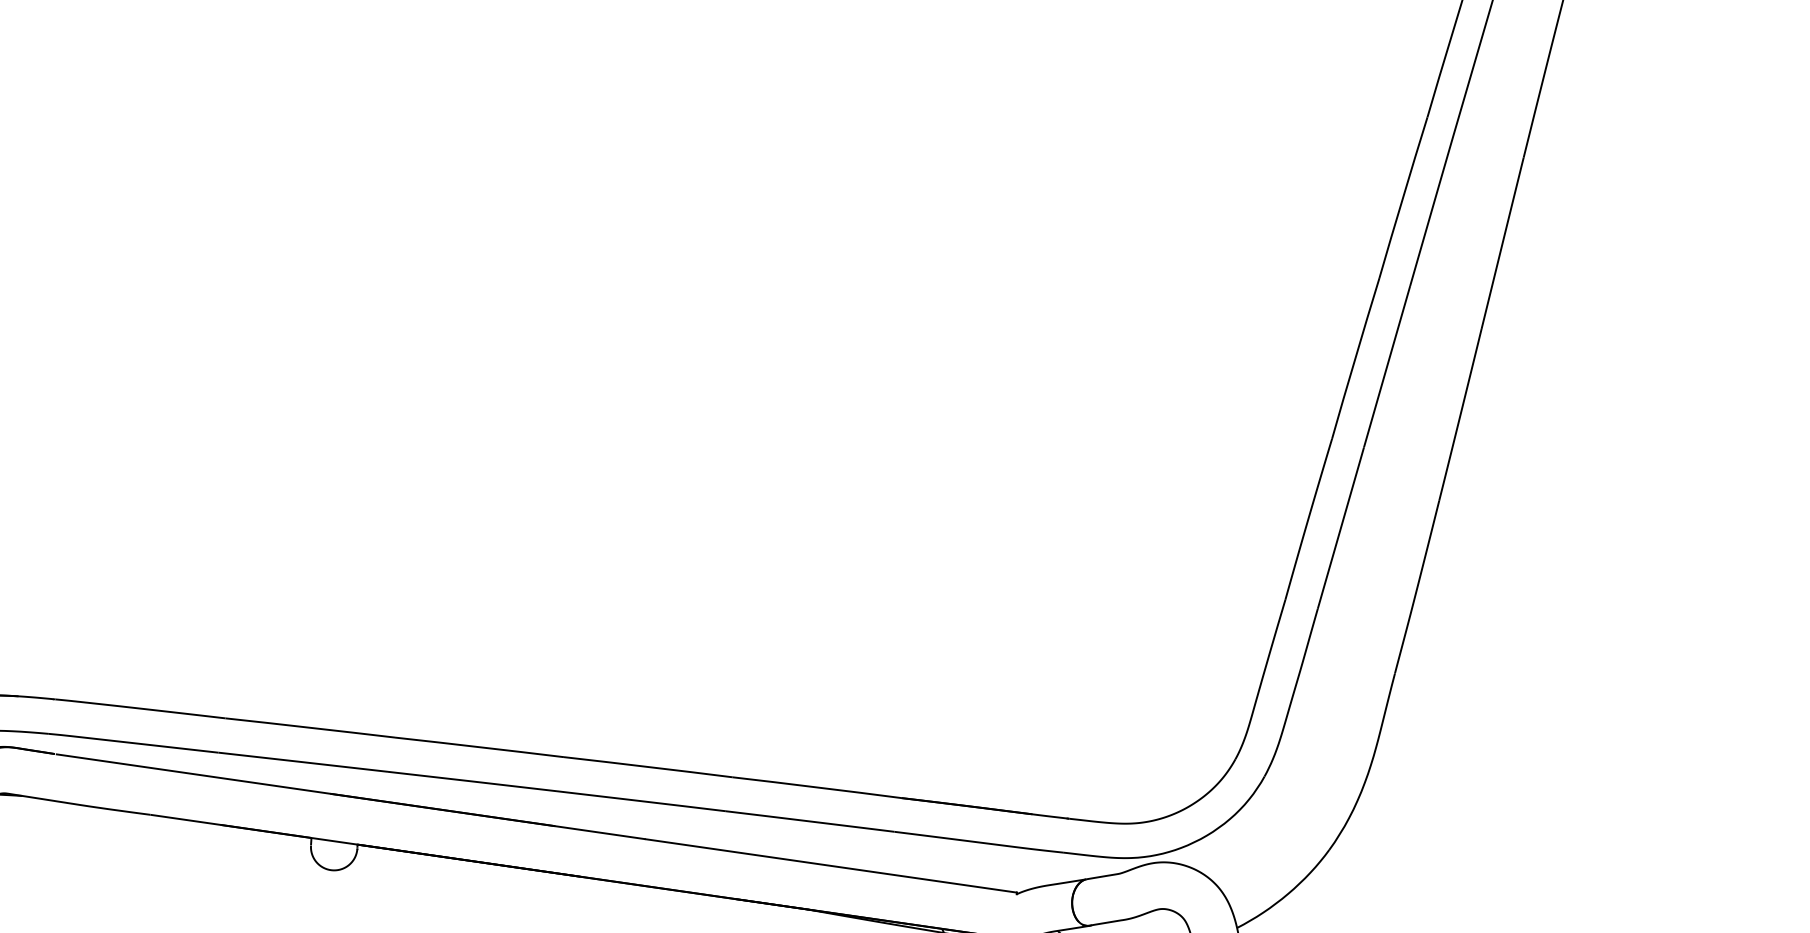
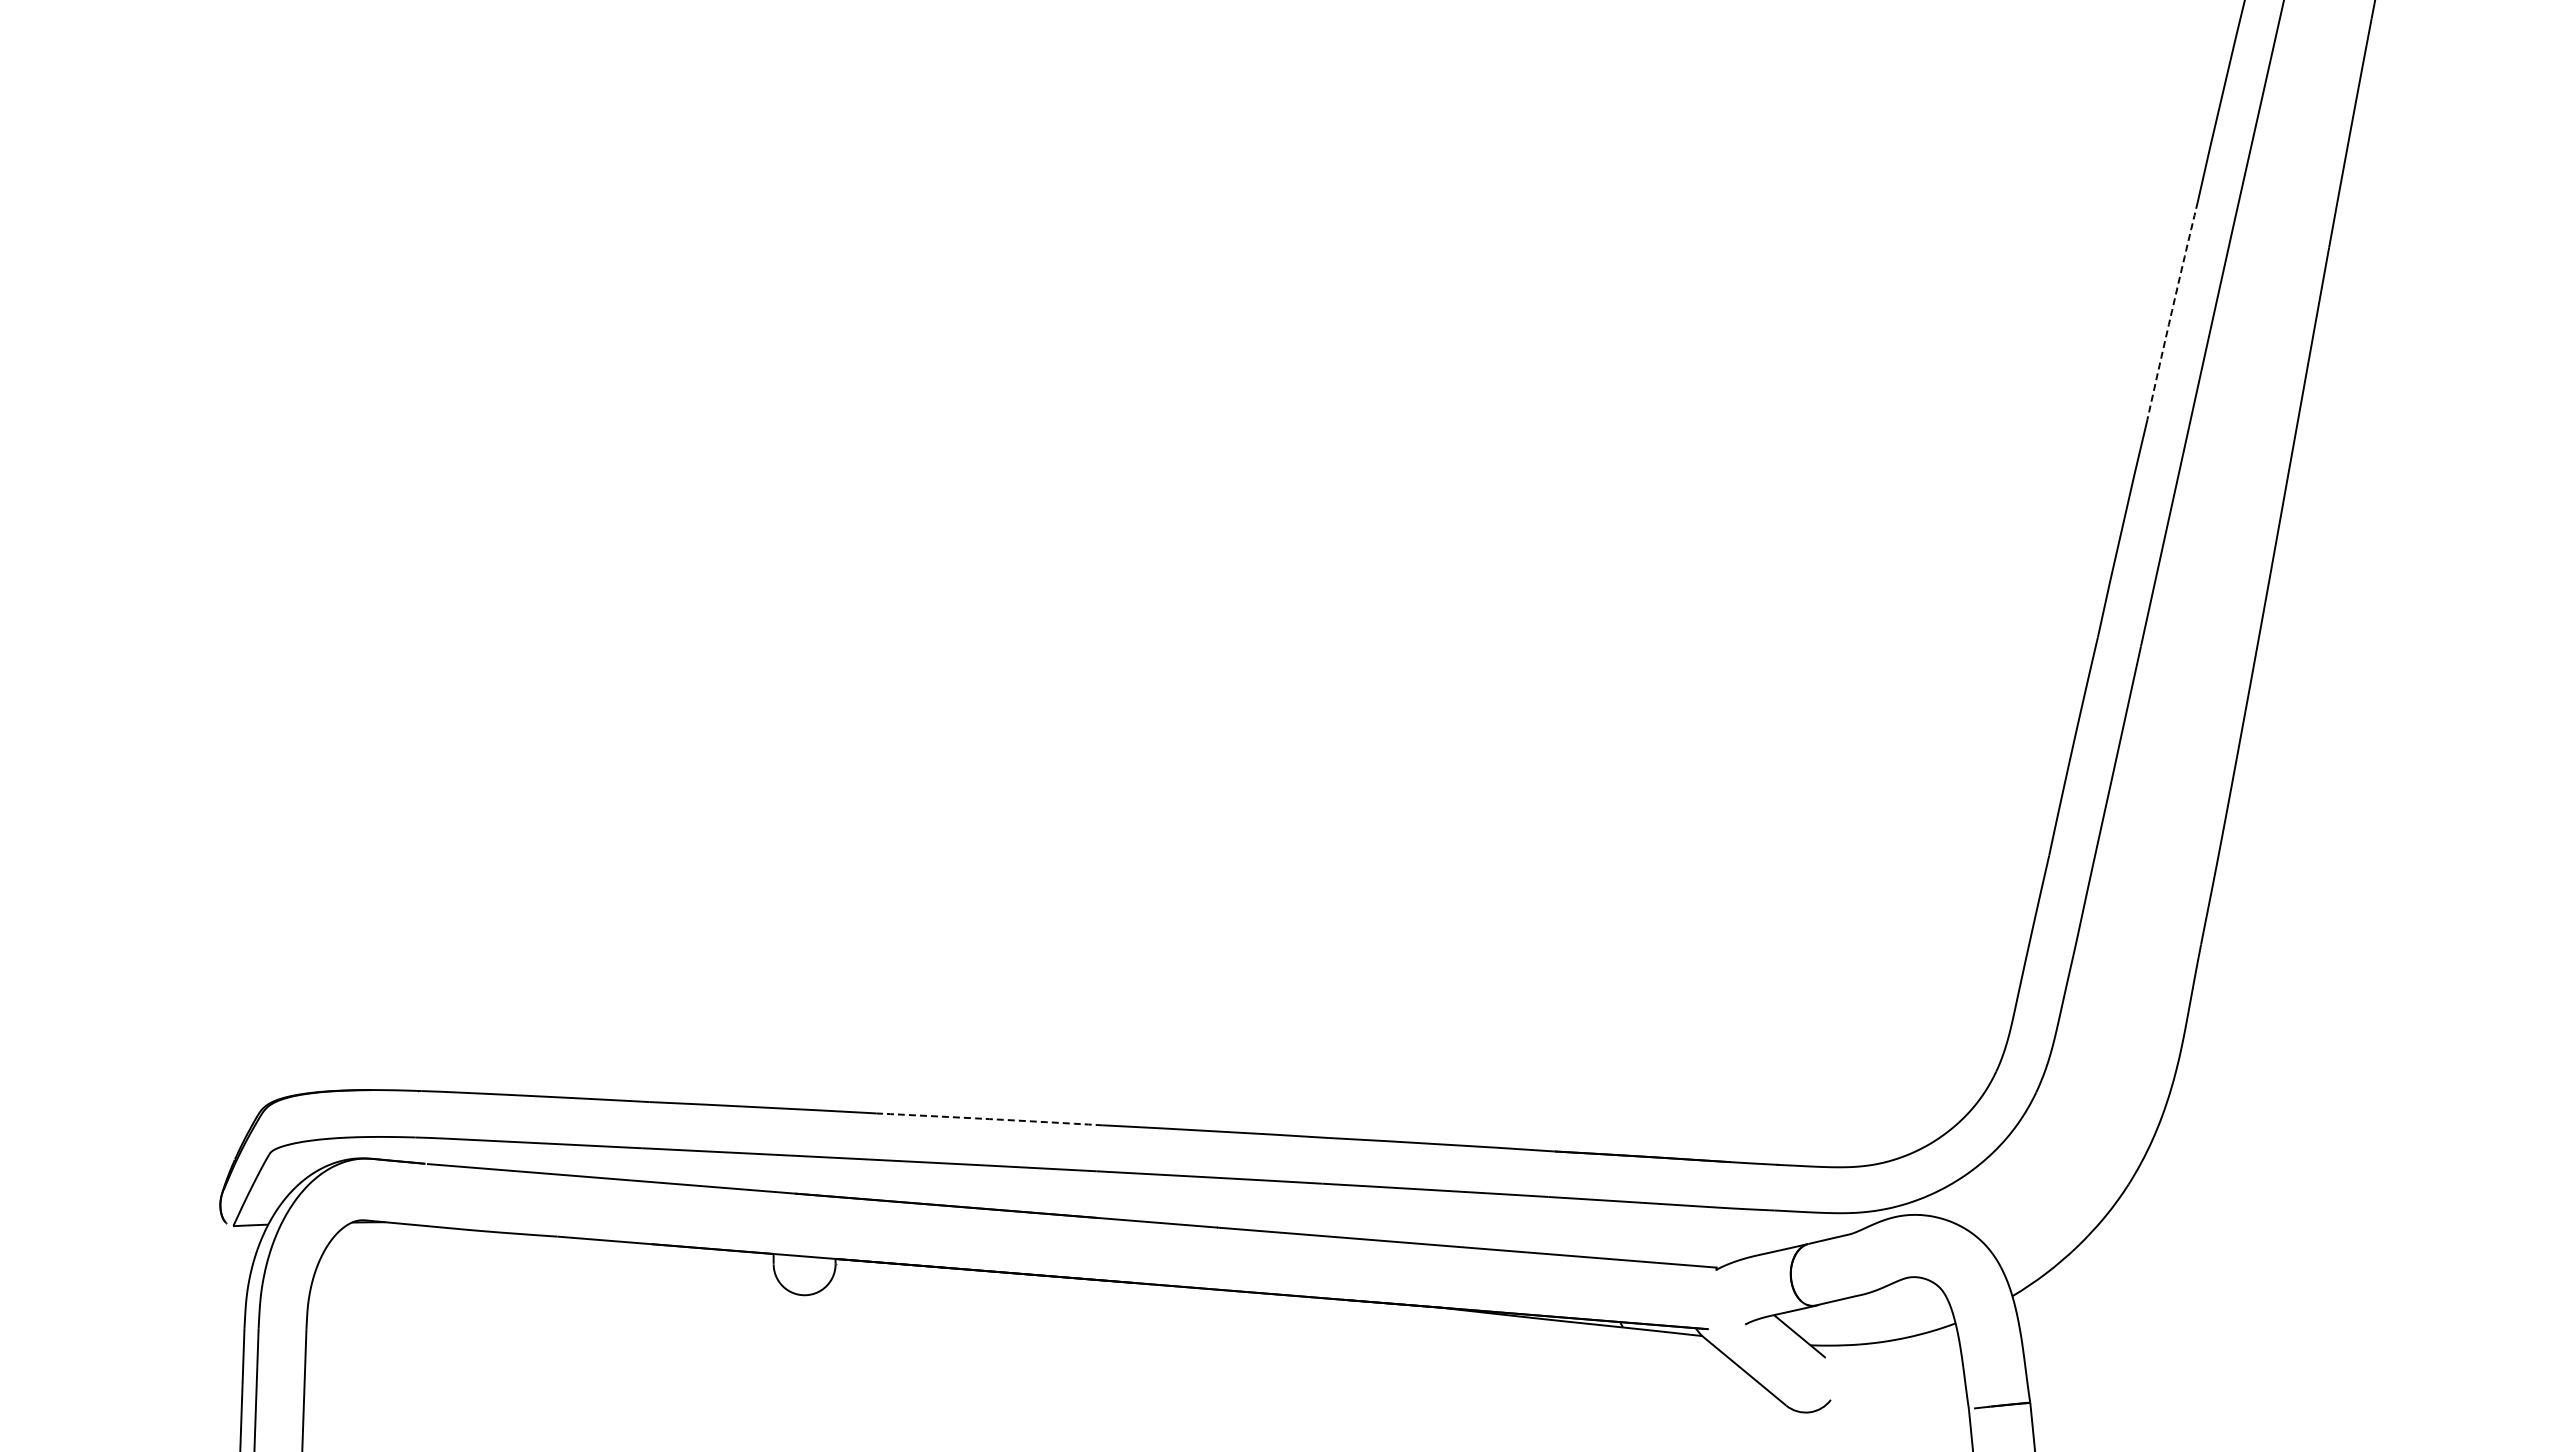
arc: (1403, 197) -> (2172, 310), solid -> dashed
arc: (479, 747) -> (989, 1119), solid -> dashed

